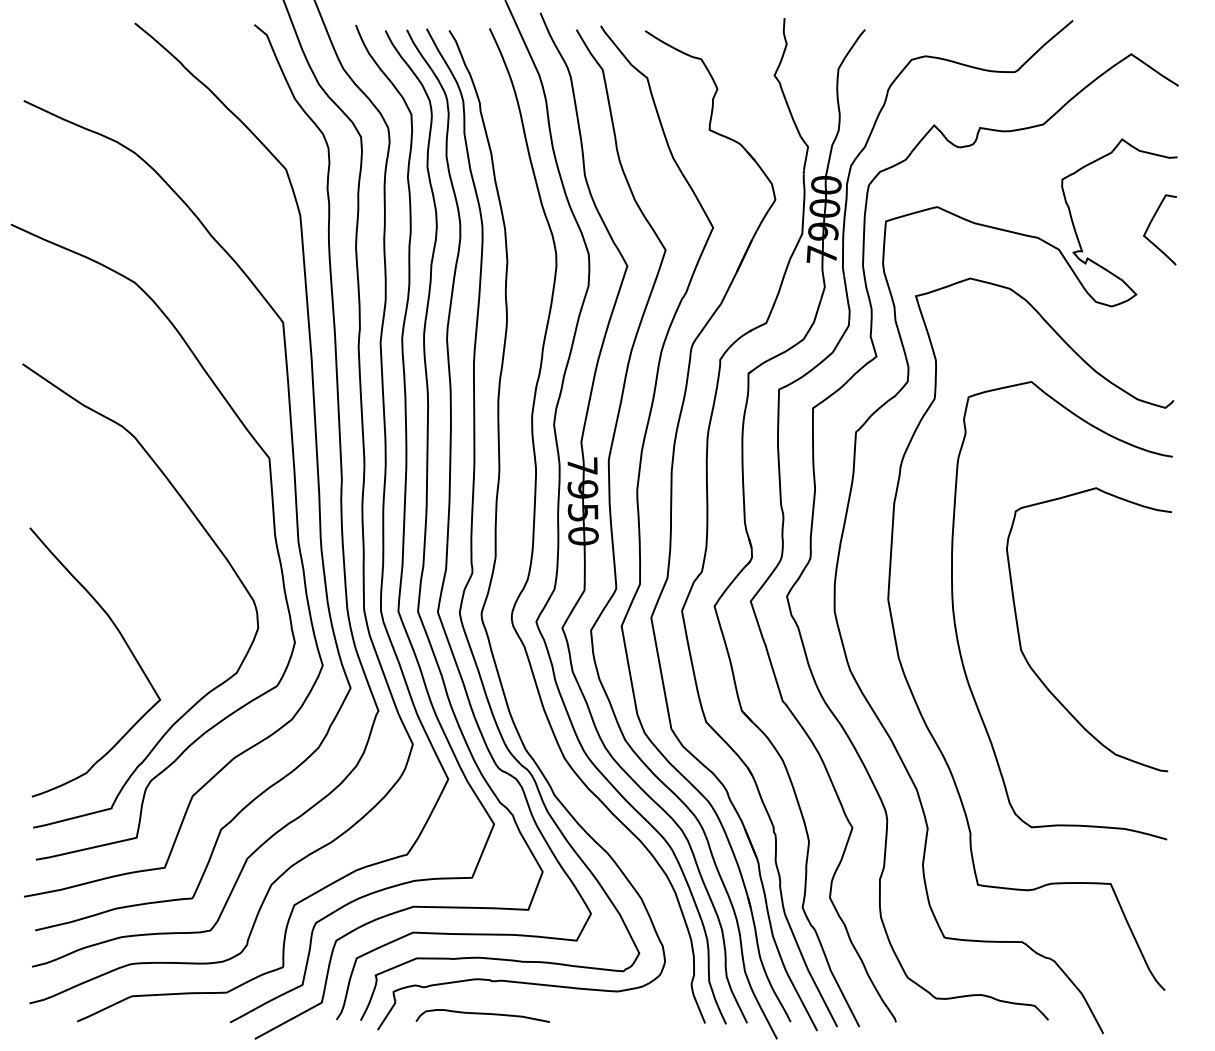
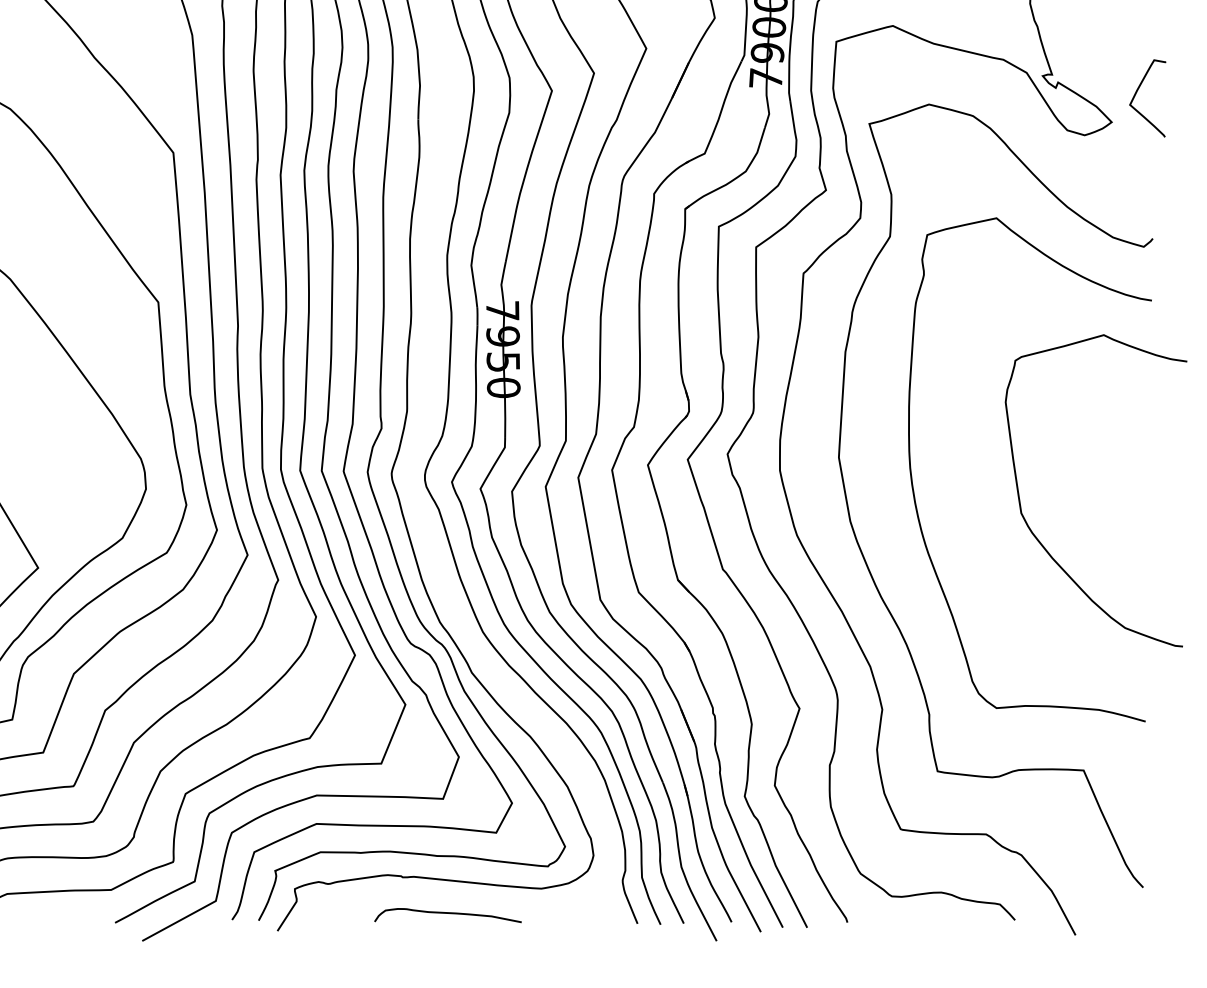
curve: (1150, 225) -> (1137, 93), moved
curve: (1034, 670) -> (1036, 535), moved
curve: (482, 1014) -> (447, 913), moved

